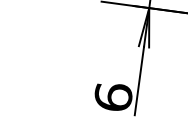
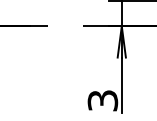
text: (112, 96) -> (102, 100), 6 -> 3

